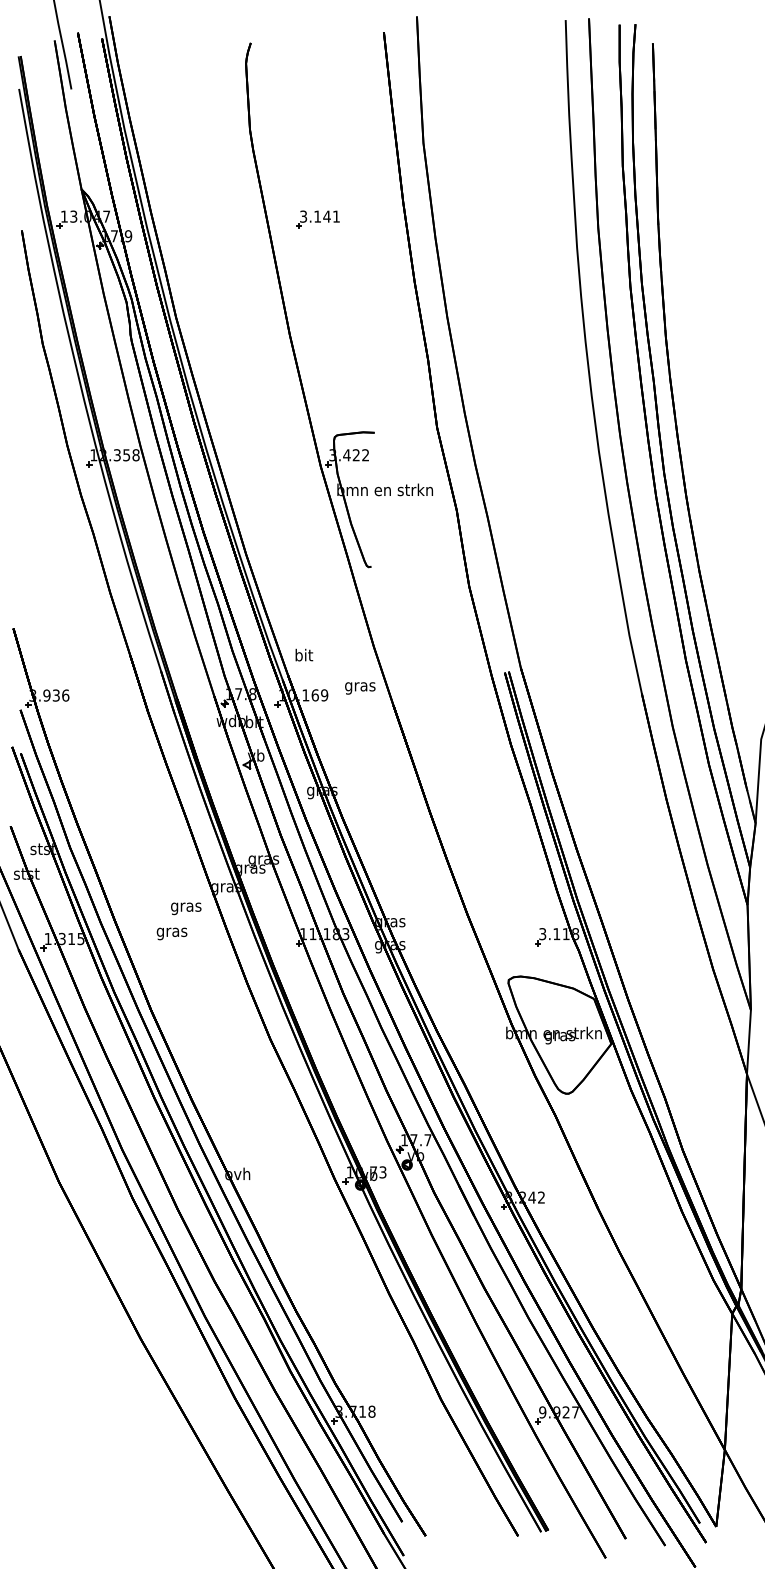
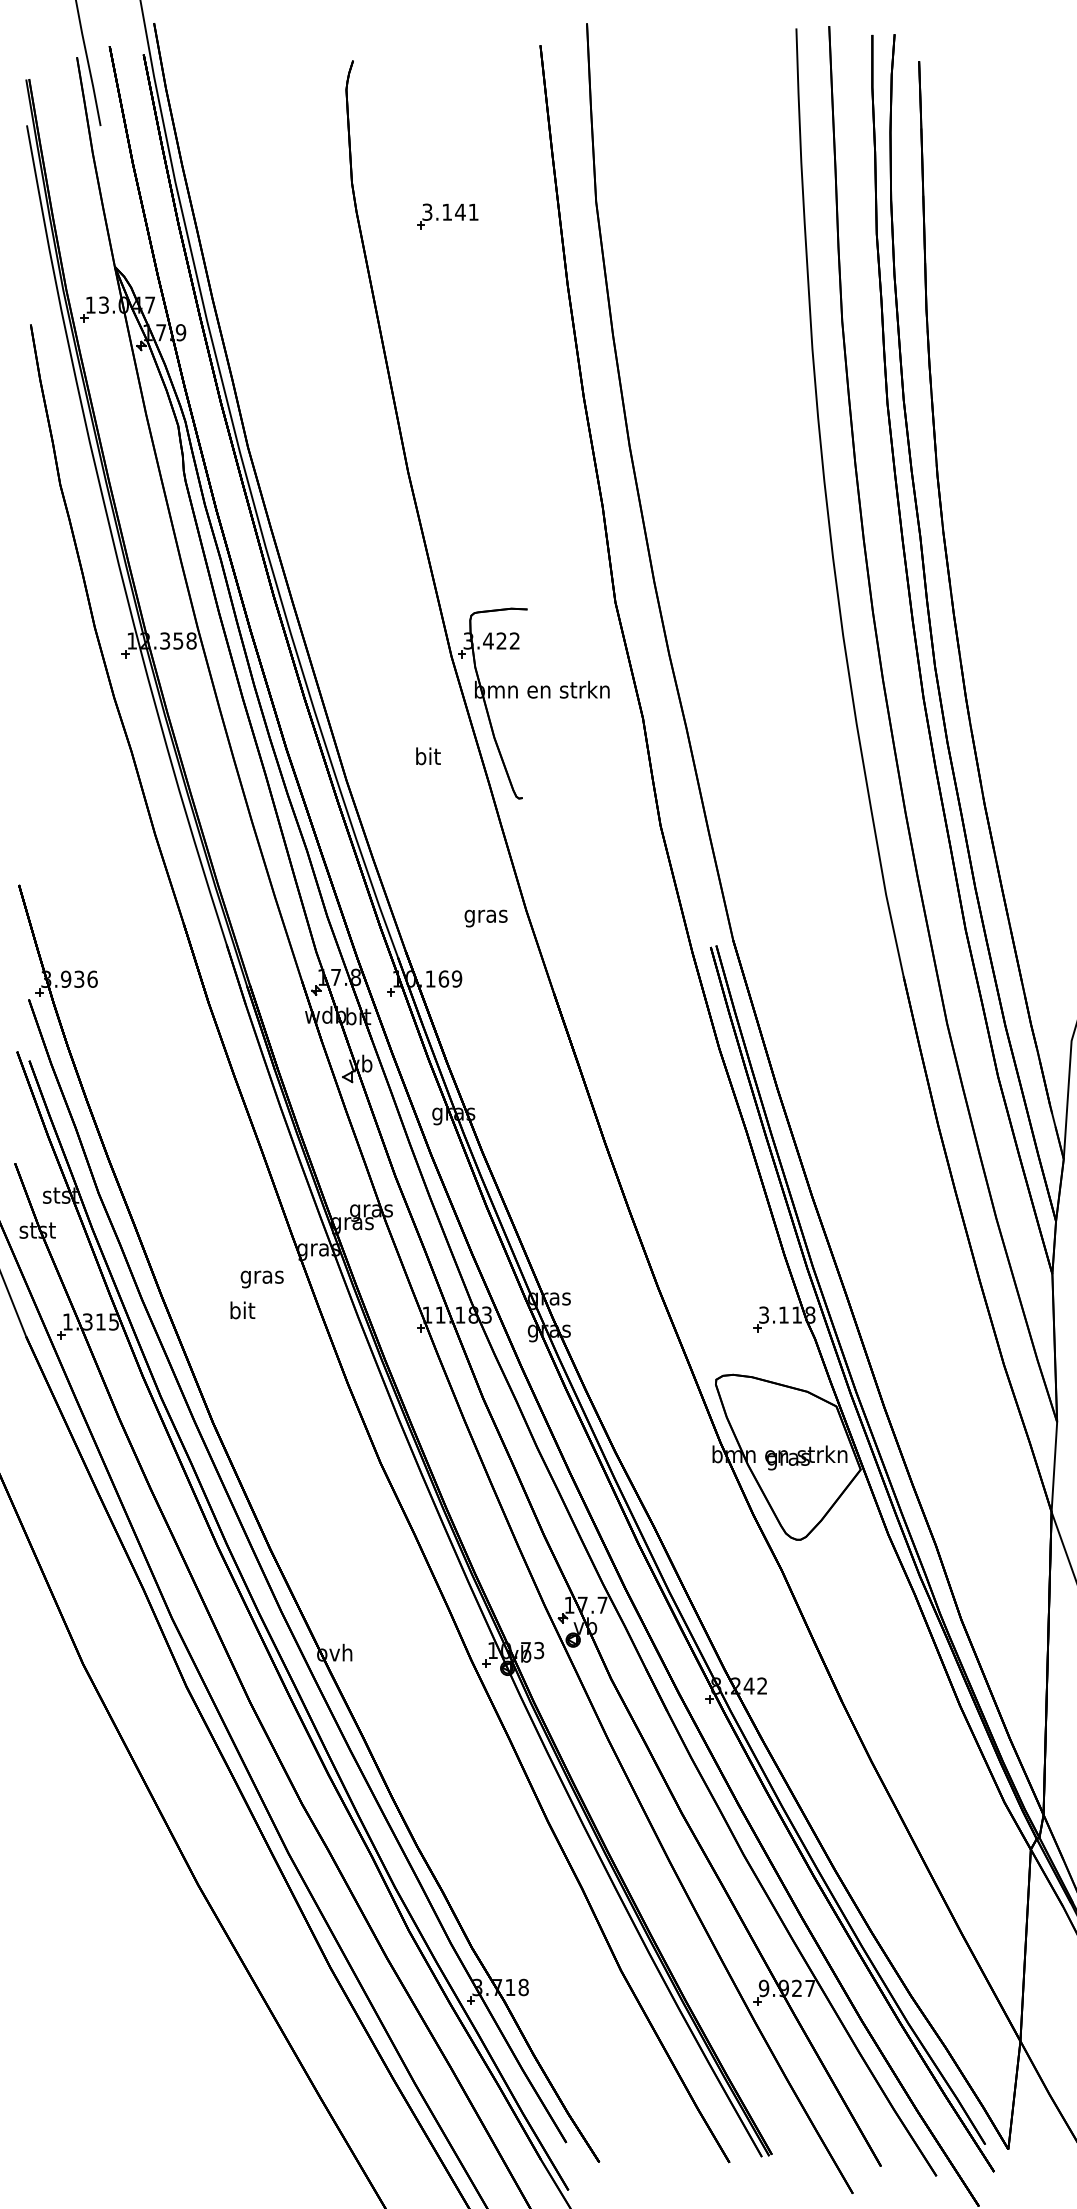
part: (317, 219) -> (446, 216), moved
text: (304, 654) -> (428, 755), moved
text: (360, 688) -> (486, 918), moved
text: (171, 932) -> (241, 1312), gras -> bit

